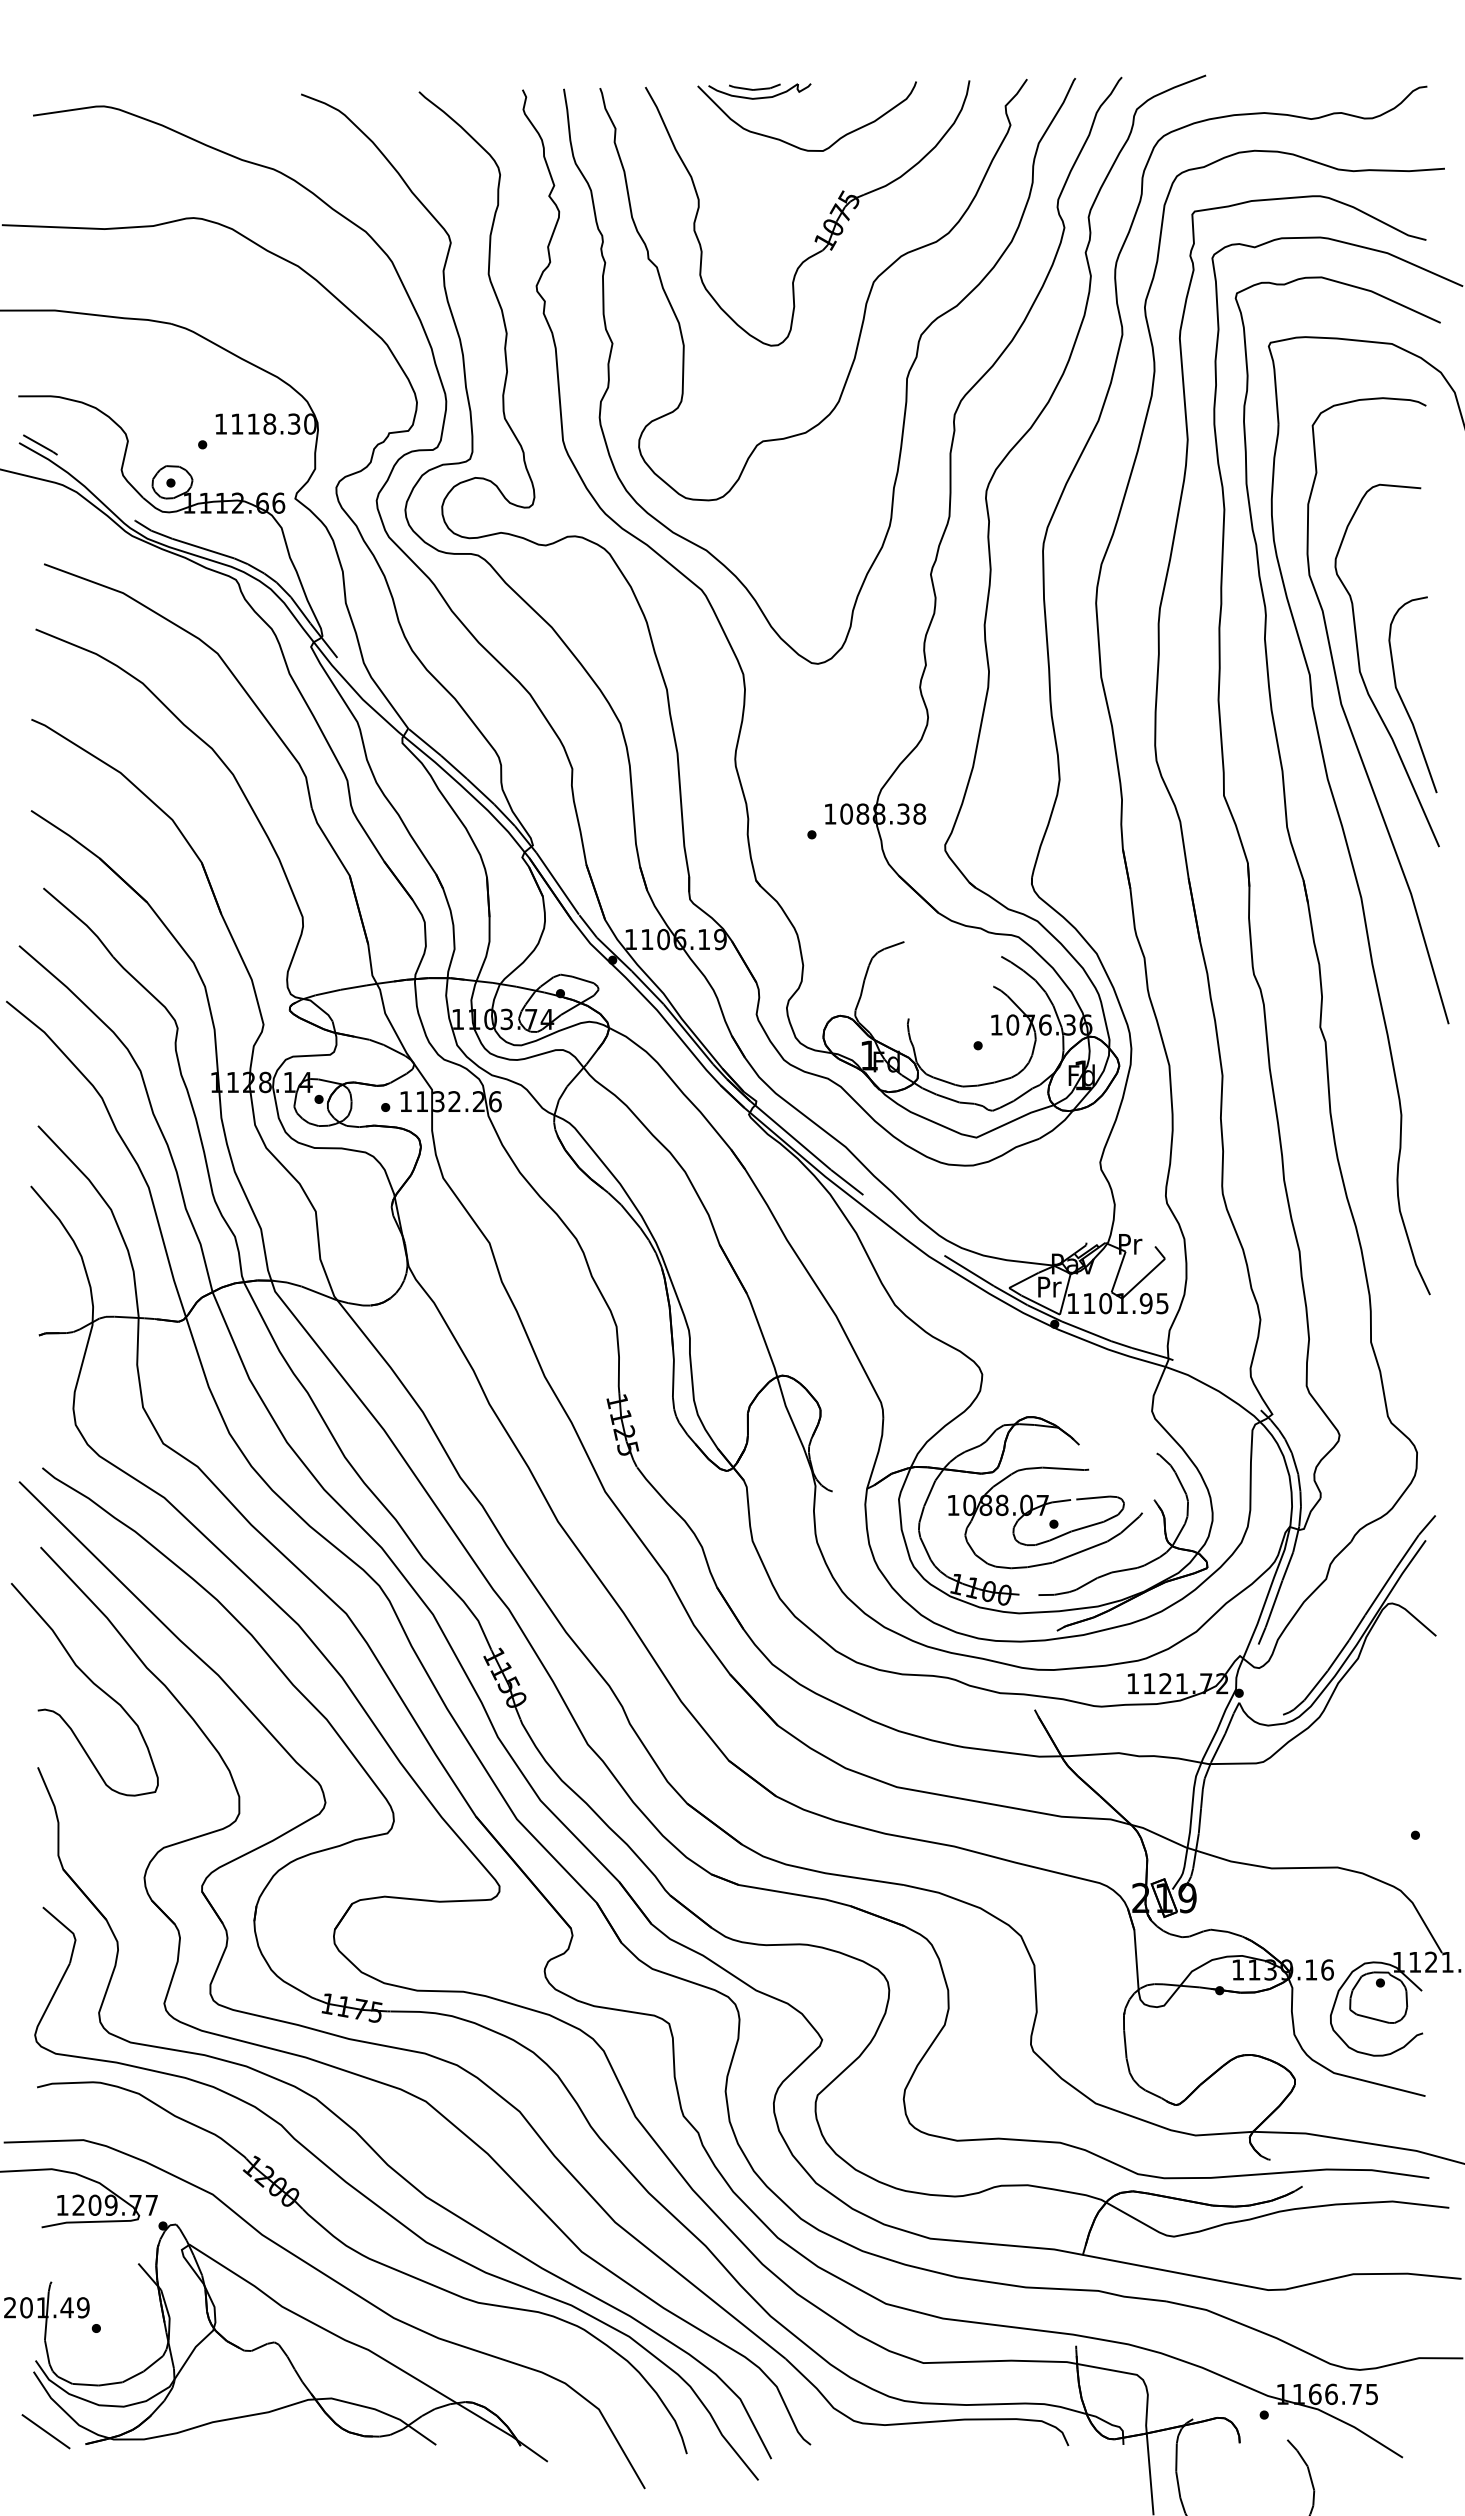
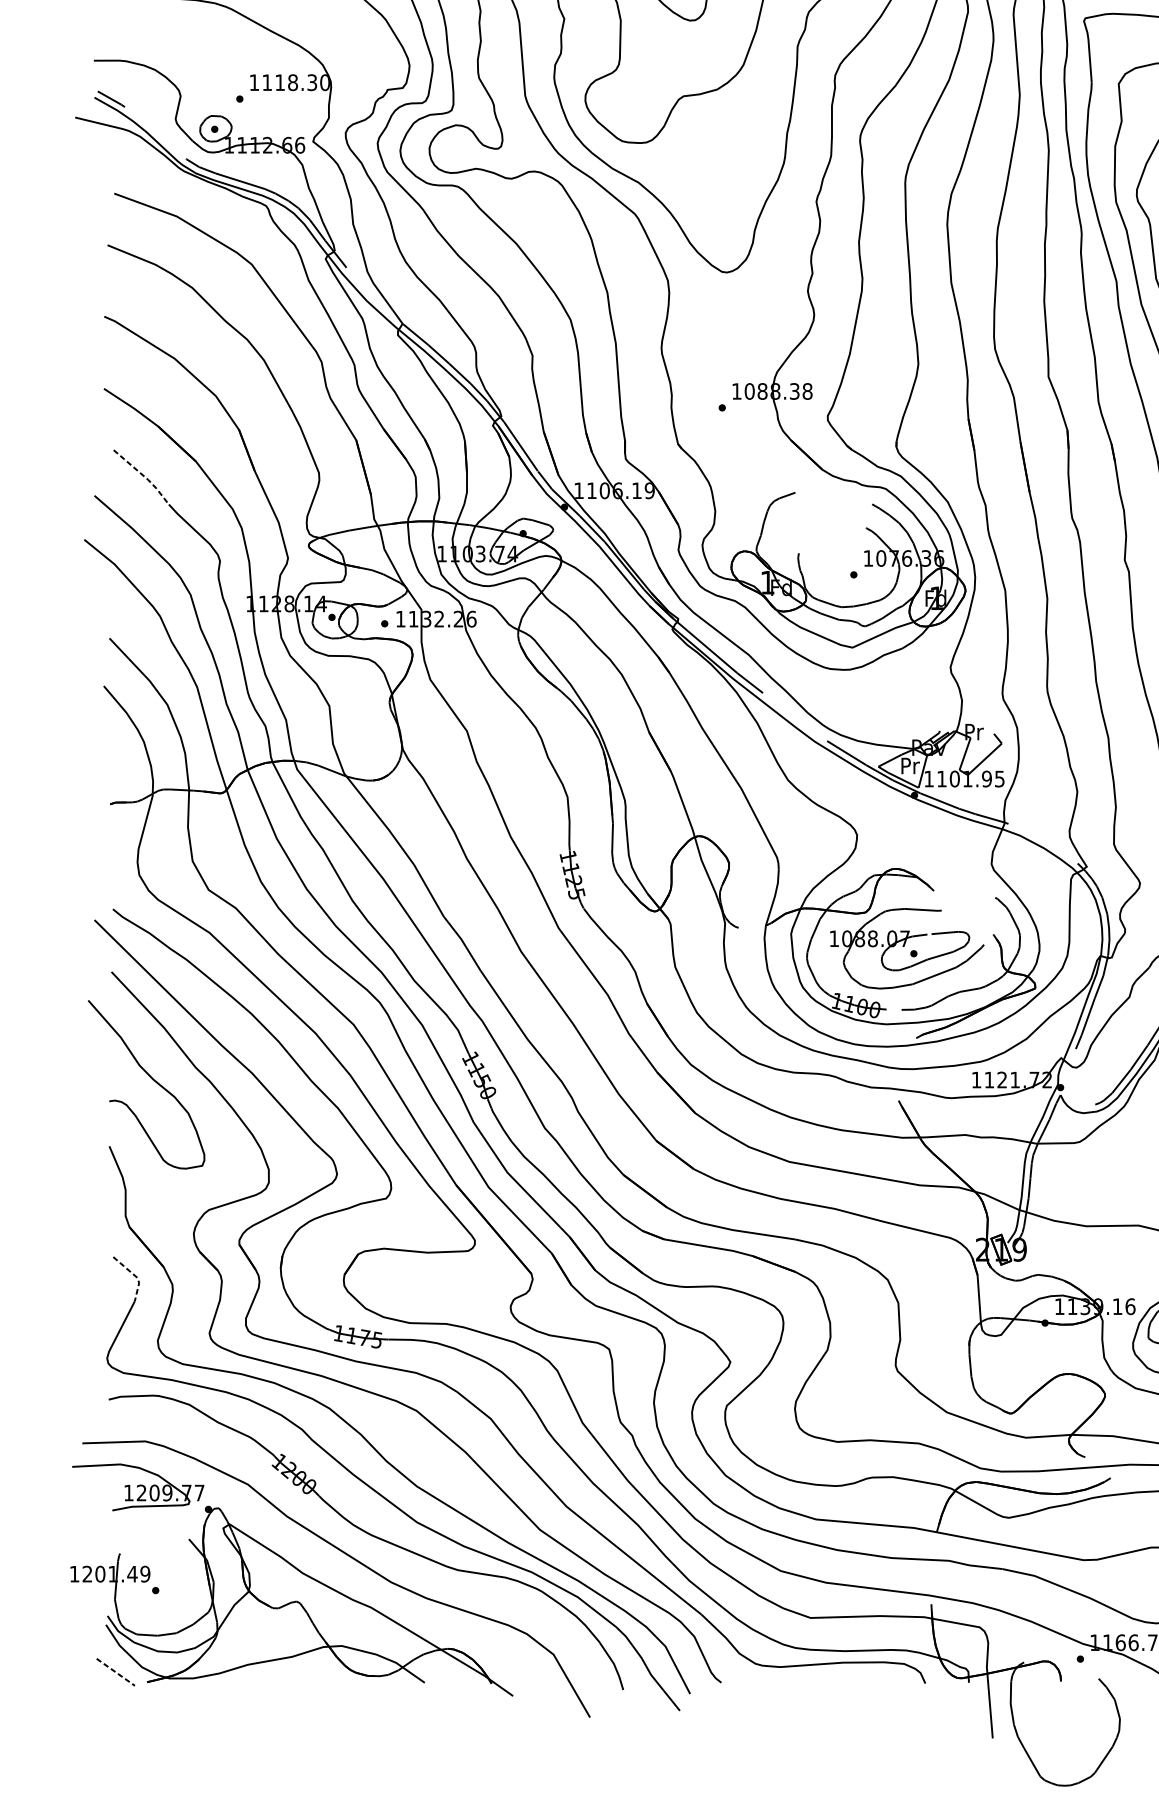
line: (81, 921) -> (143, 476), solid -> dashed
line: (70, 1931) -> (135, 1276), solid -> dashed
line: (46, 2431) -> (116, 1672), solid -> dashed

